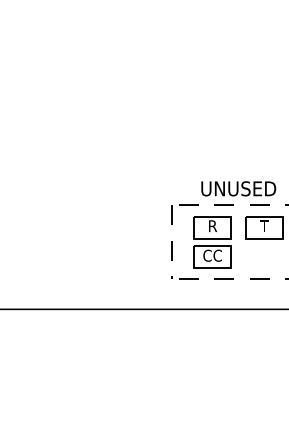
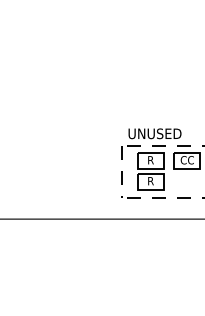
text: (238, 188) -> (154, 133), moved
text: (264, 226) -> (187, 160), T -> CC
text: (212, 255) -> (150, 181), CC -> R

